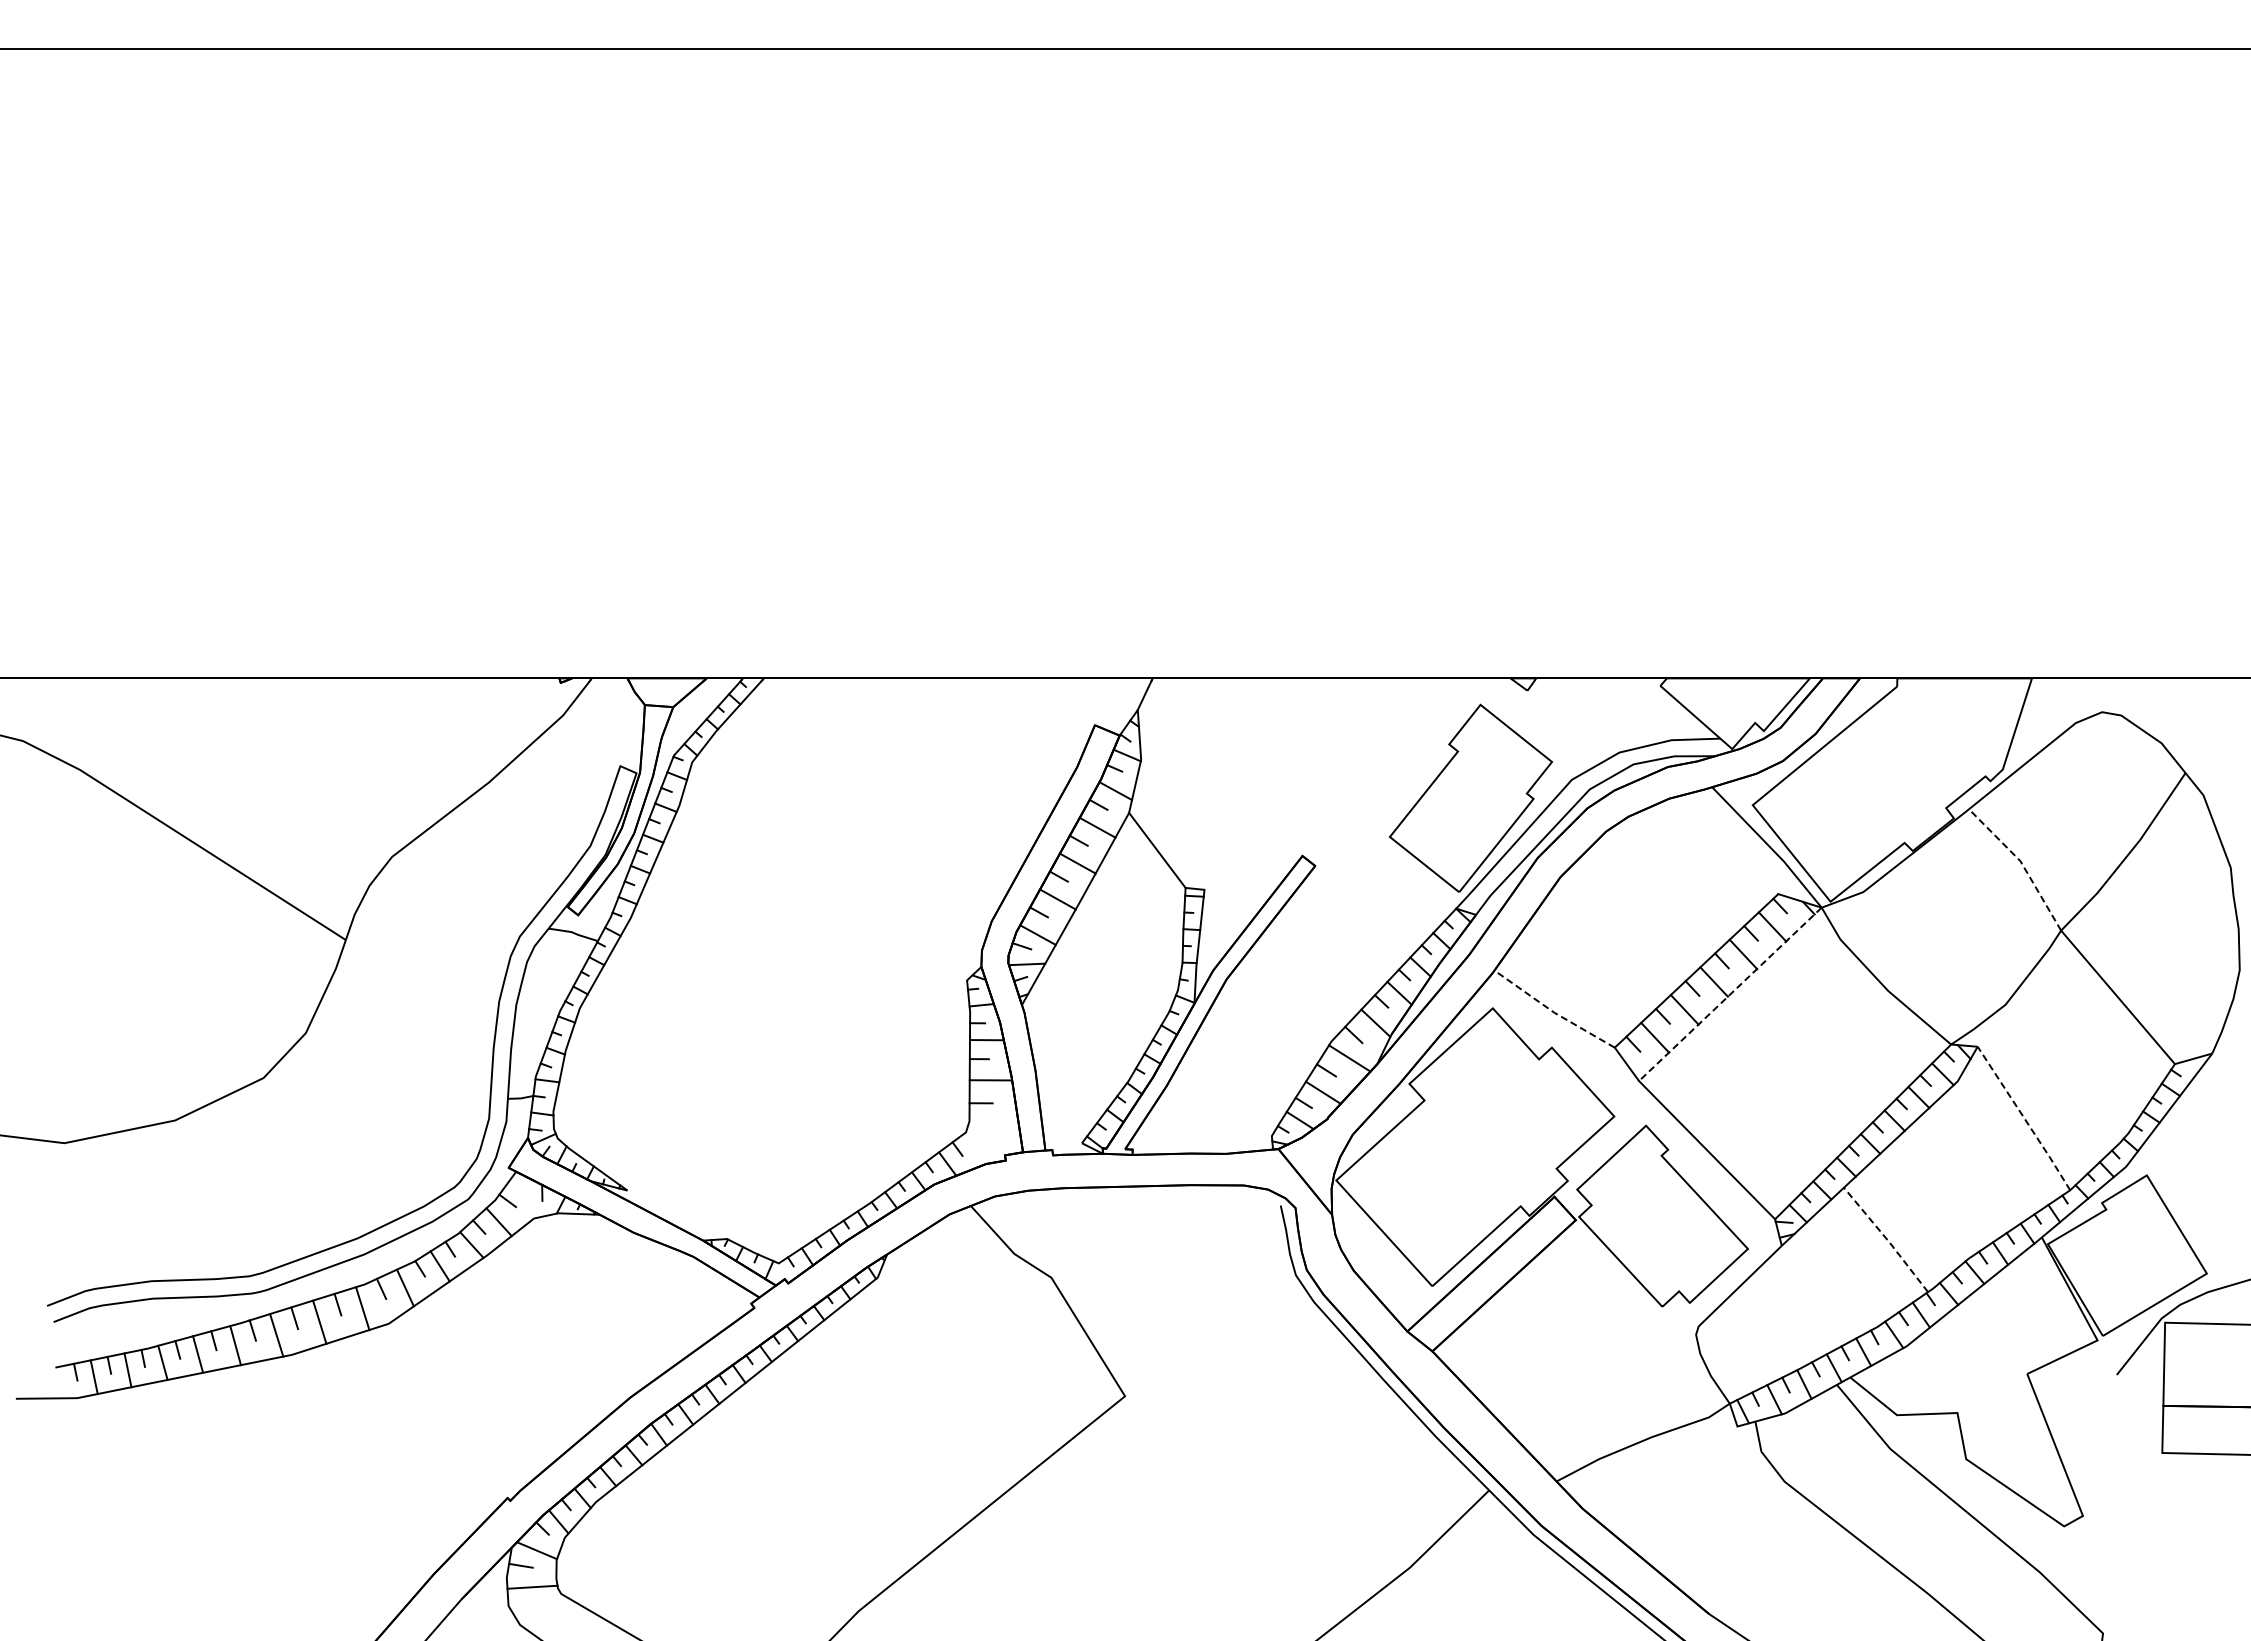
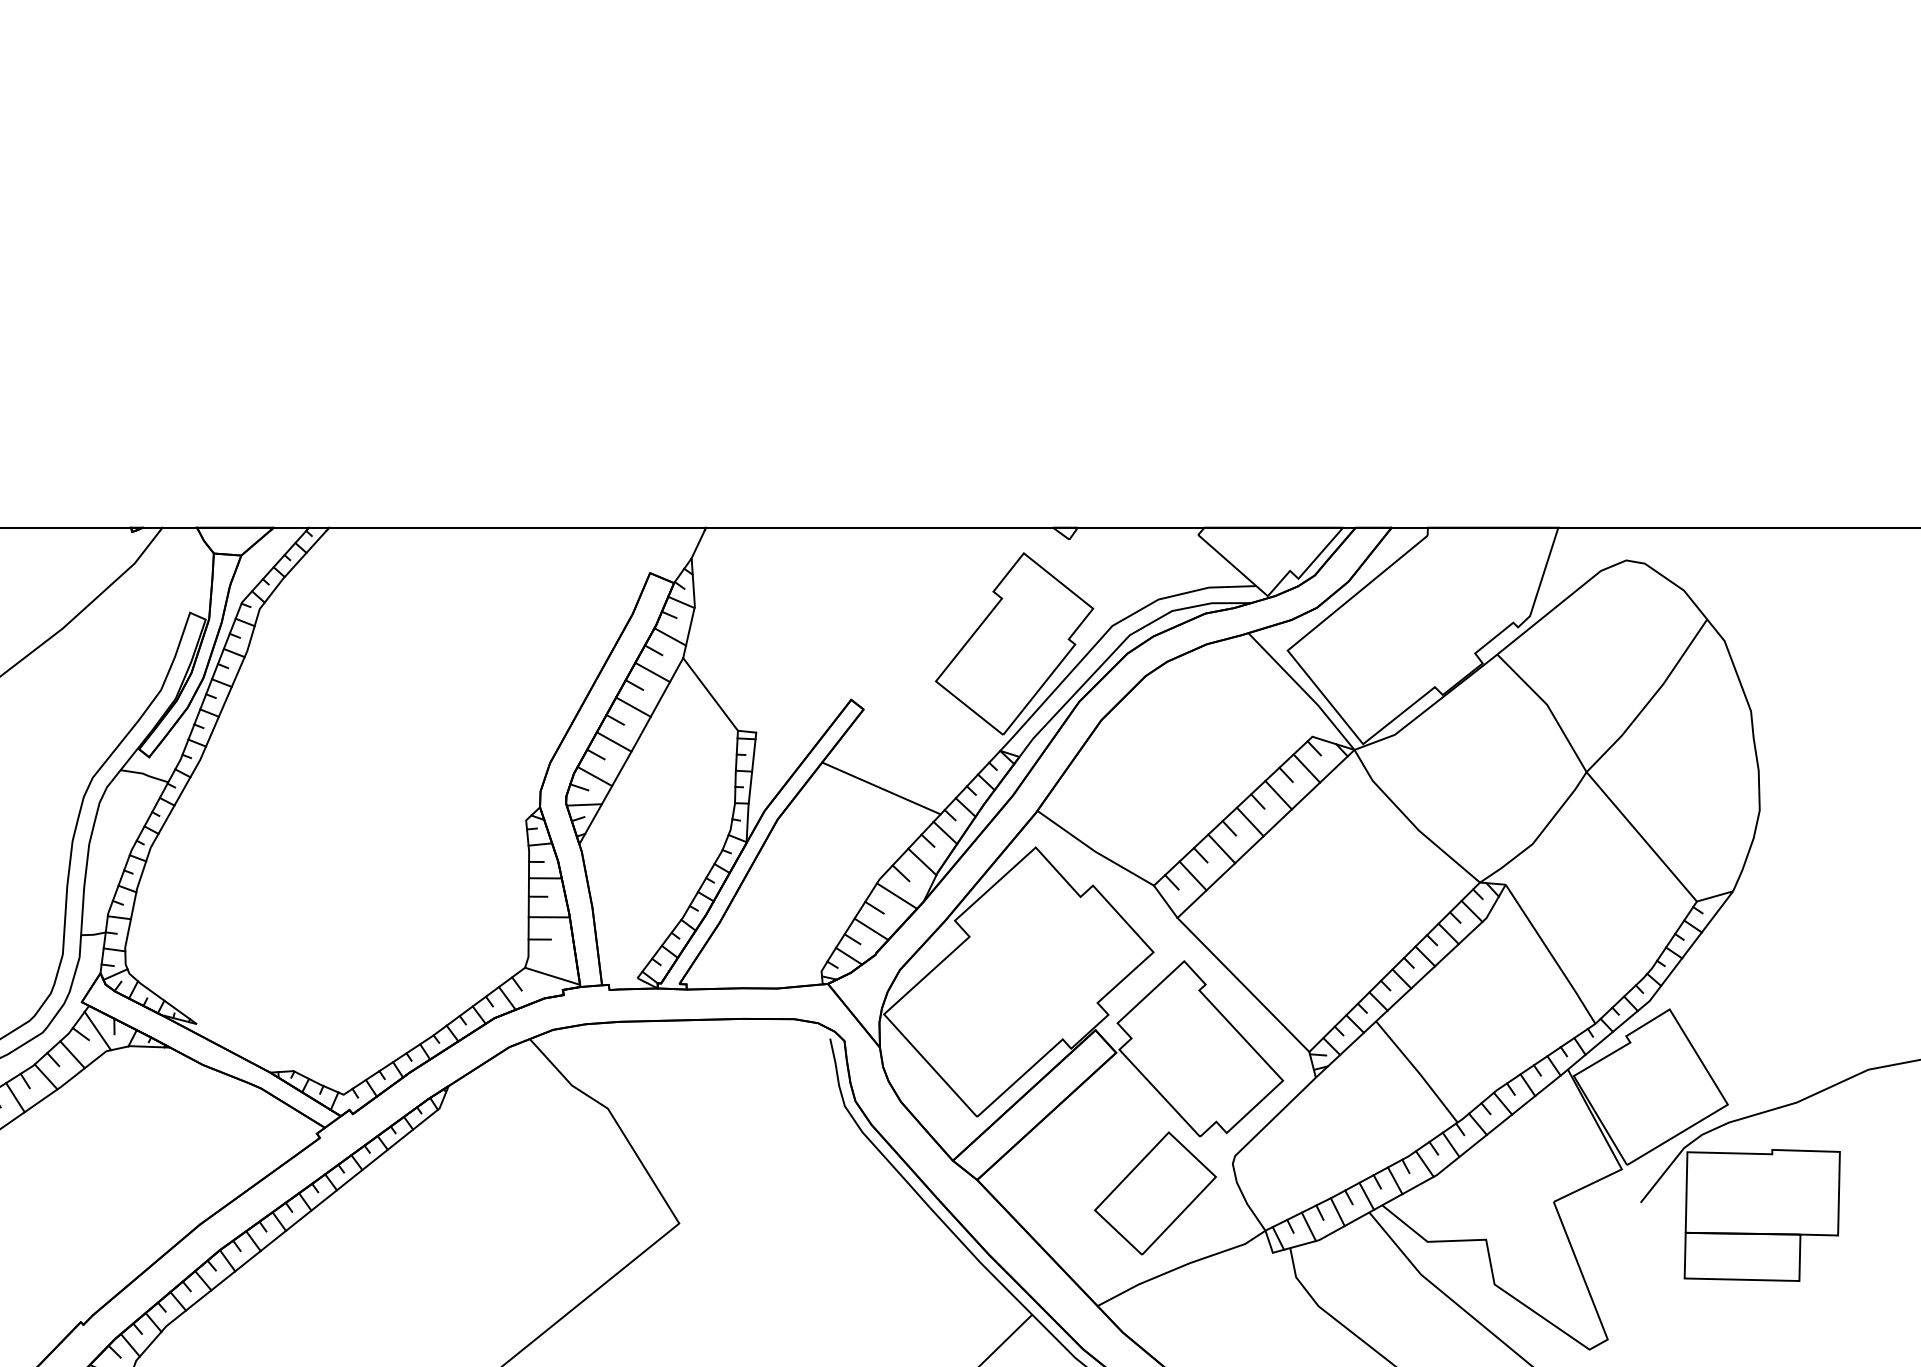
line: (2021, 863) -> (1548, 707), dashed -> solid
line: (1333, 947) -> (881, 788), added
line: (1730, 994) -> (1266, 834), dashed -> solid
line: (1552, 1011) -> (1093, 850), dashed -> solid
line: (2024, 1118) -> (1551, 954), dashed -> solid
line: (994, 1141) -> (552, 976), added
line: (524, 1197) -> (97, 1030), added
line: (1887, 1239) -> (1418, 1071), dashed -> solid
part: (1615, 1364) -> (1154, 1192), added

